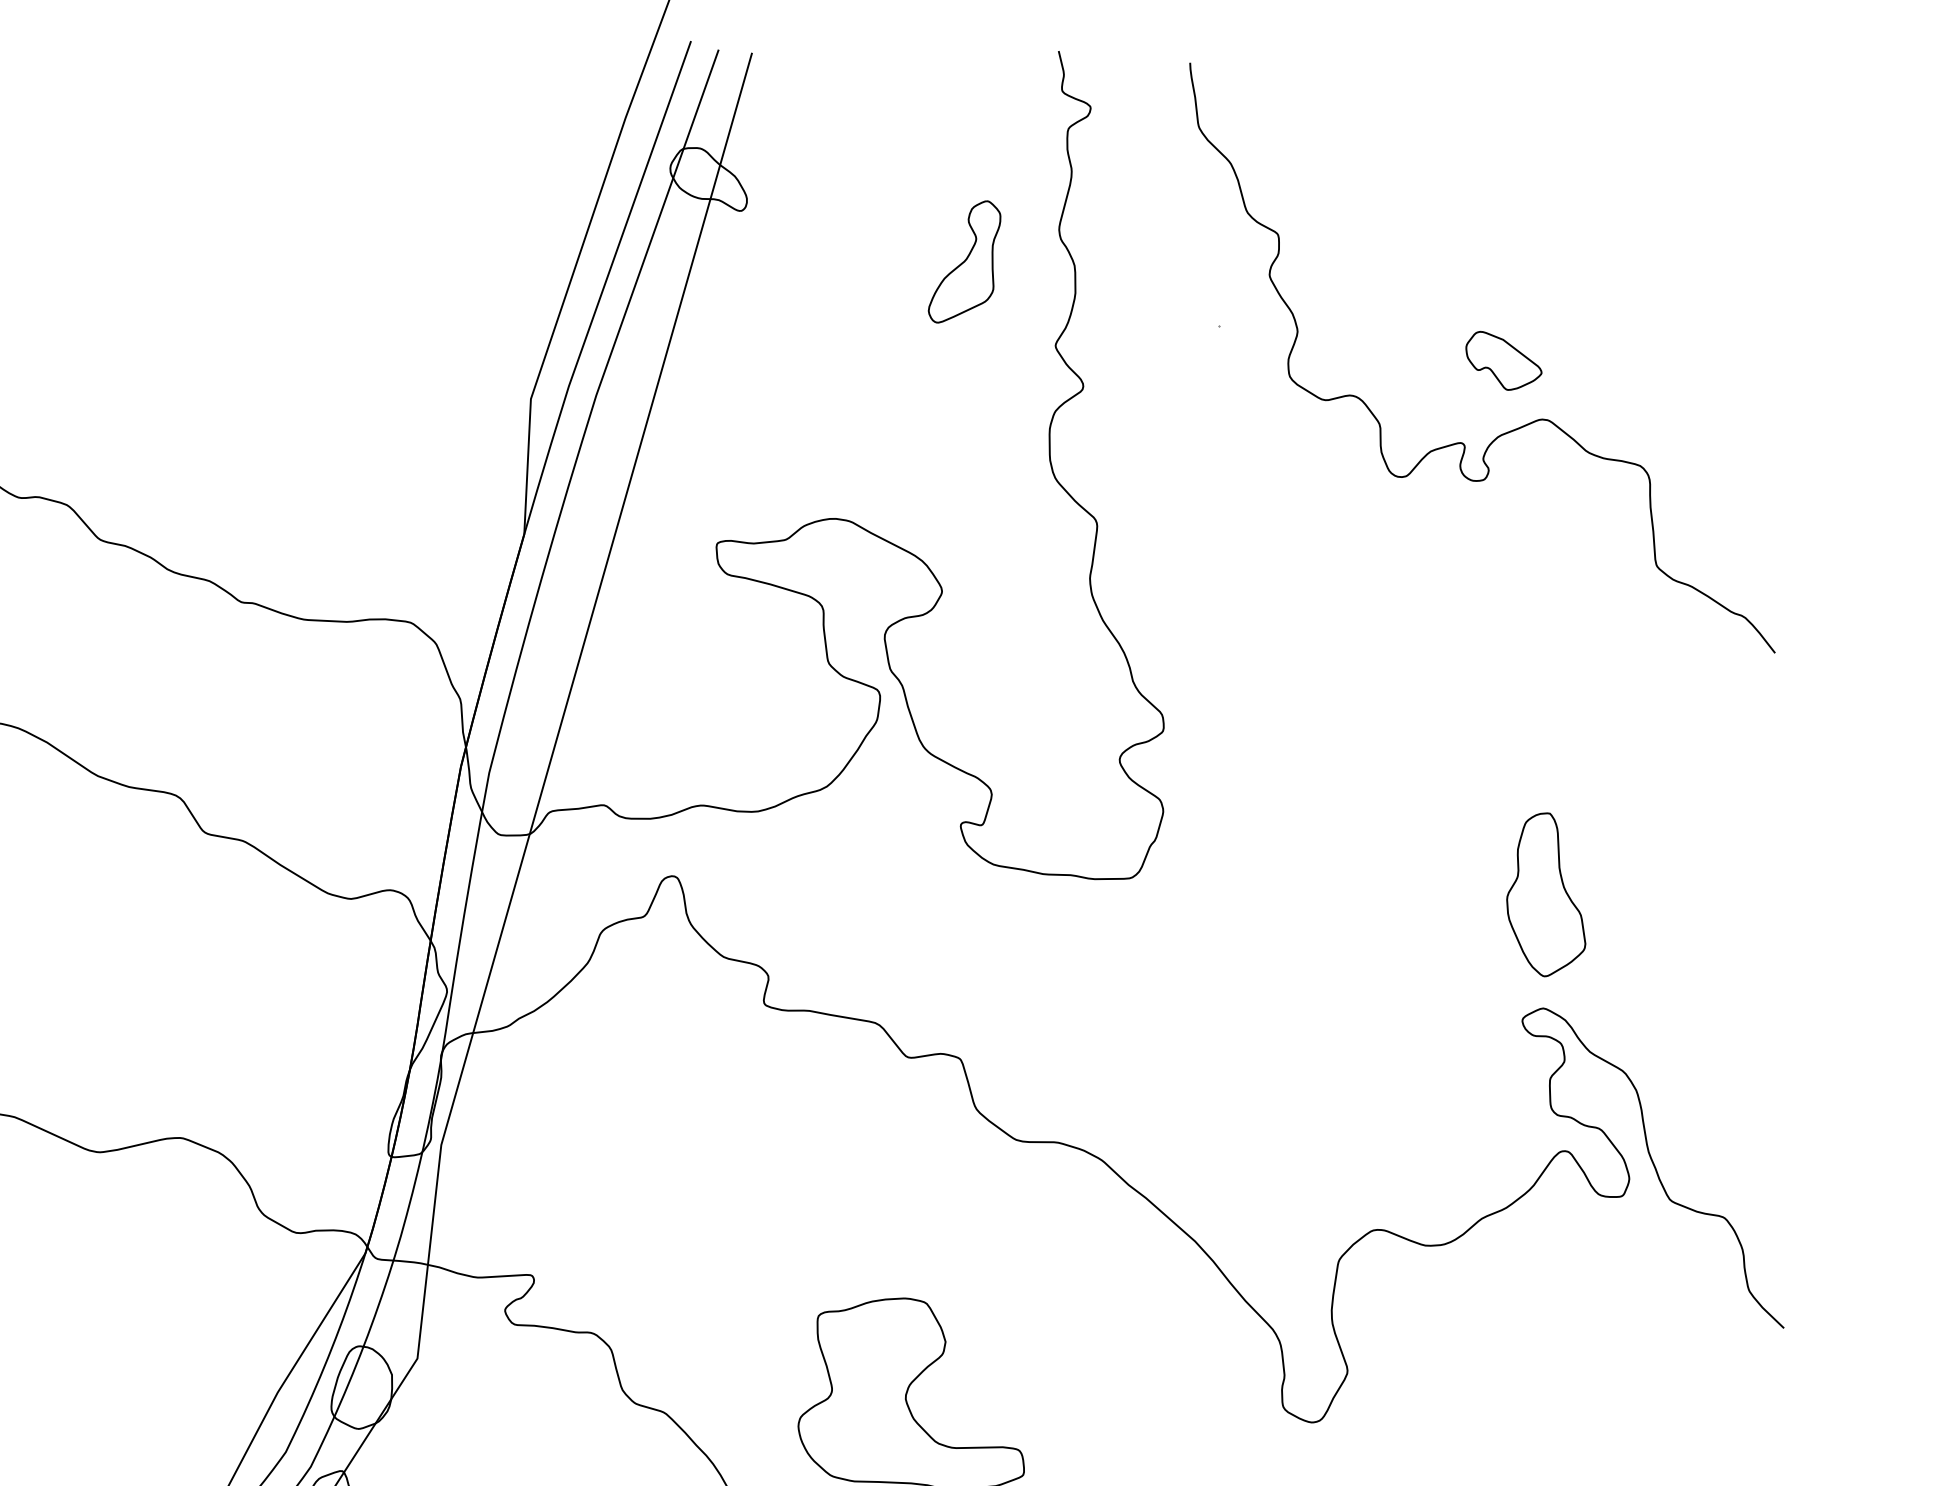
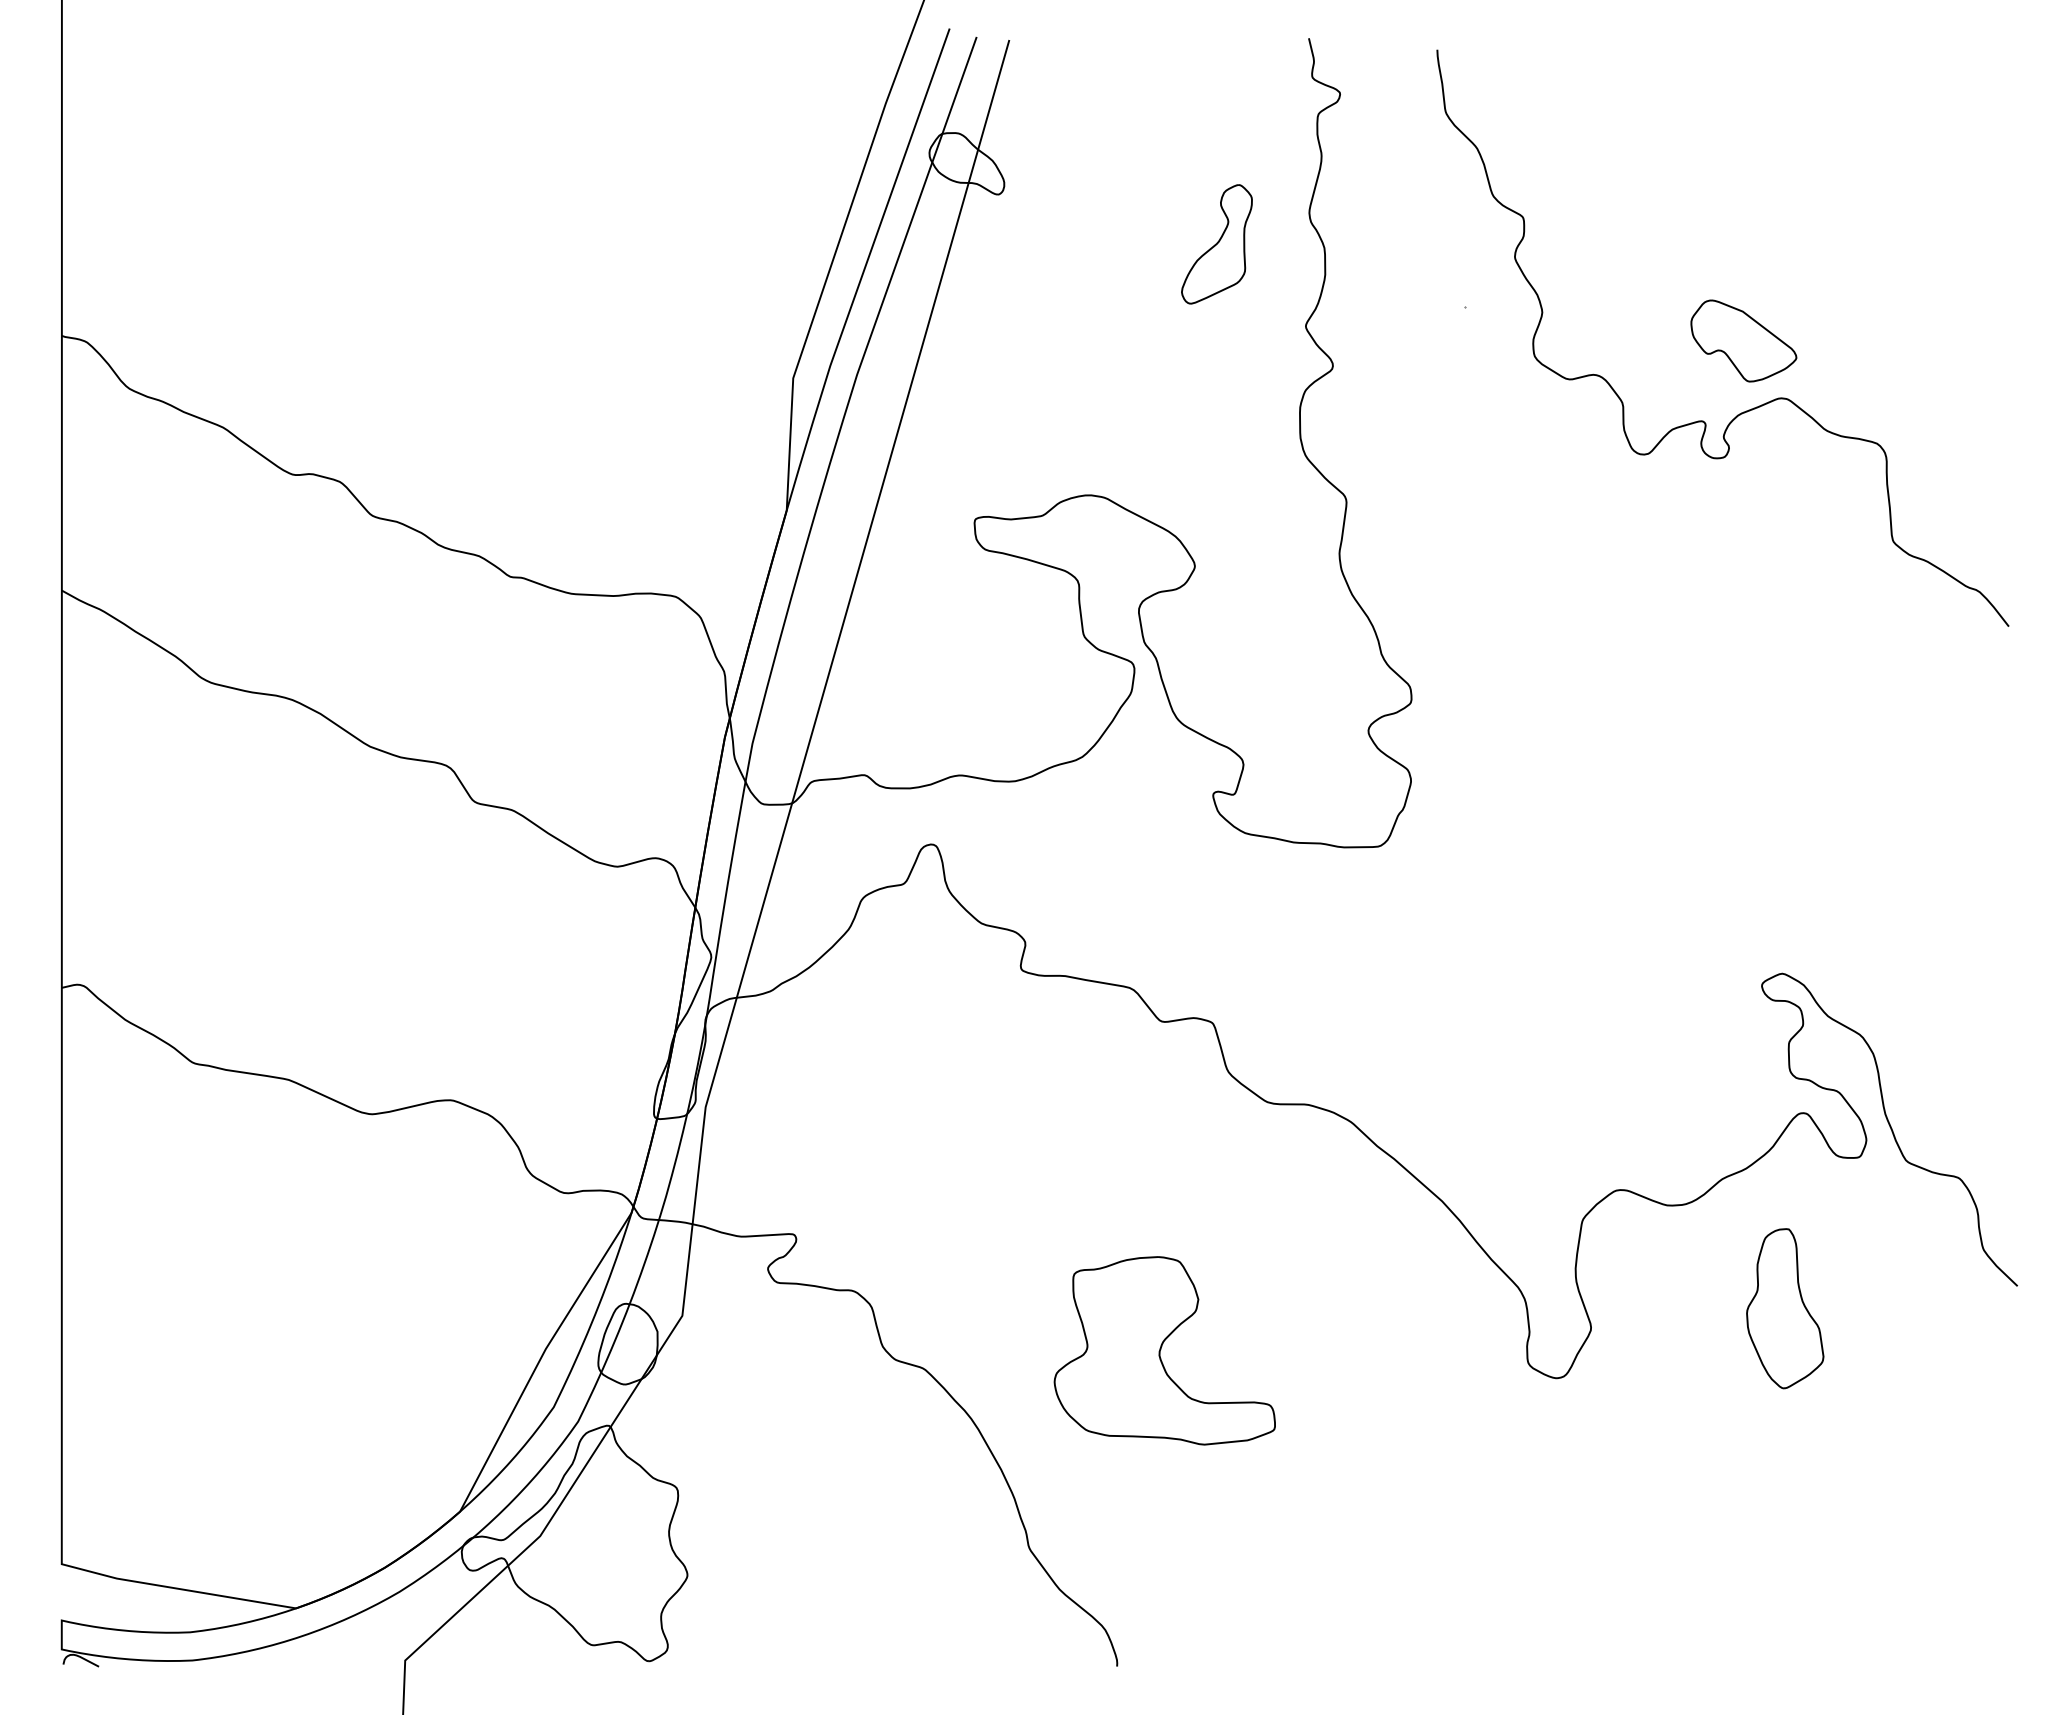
part: (1503, 360) -> (1743, 340), size x1.43
part: (1546, 894) -> (1785, 1308), moved

